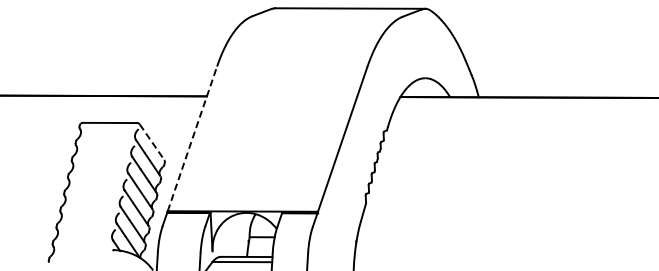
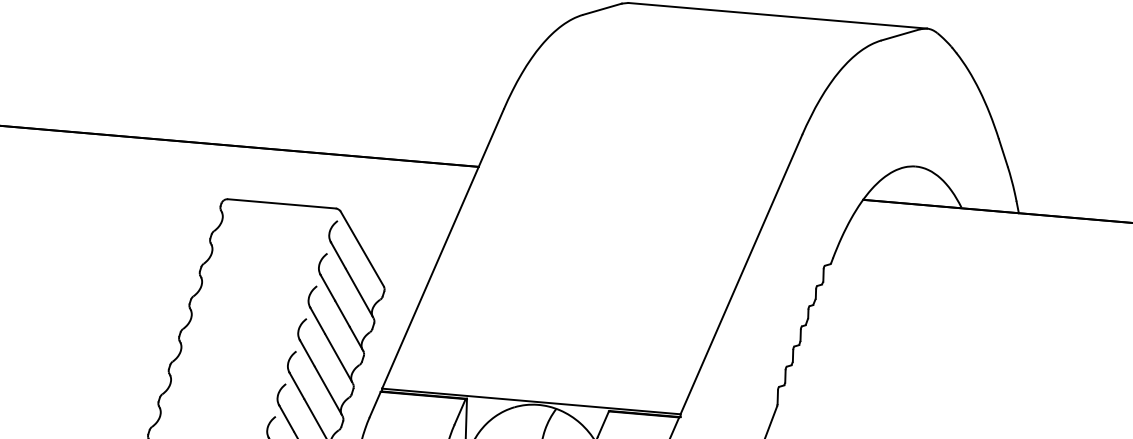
line: (192, 138) -> (443, 248), dashed -> solid
line: (152, 142) -> (363, 249), dashed -> solid

